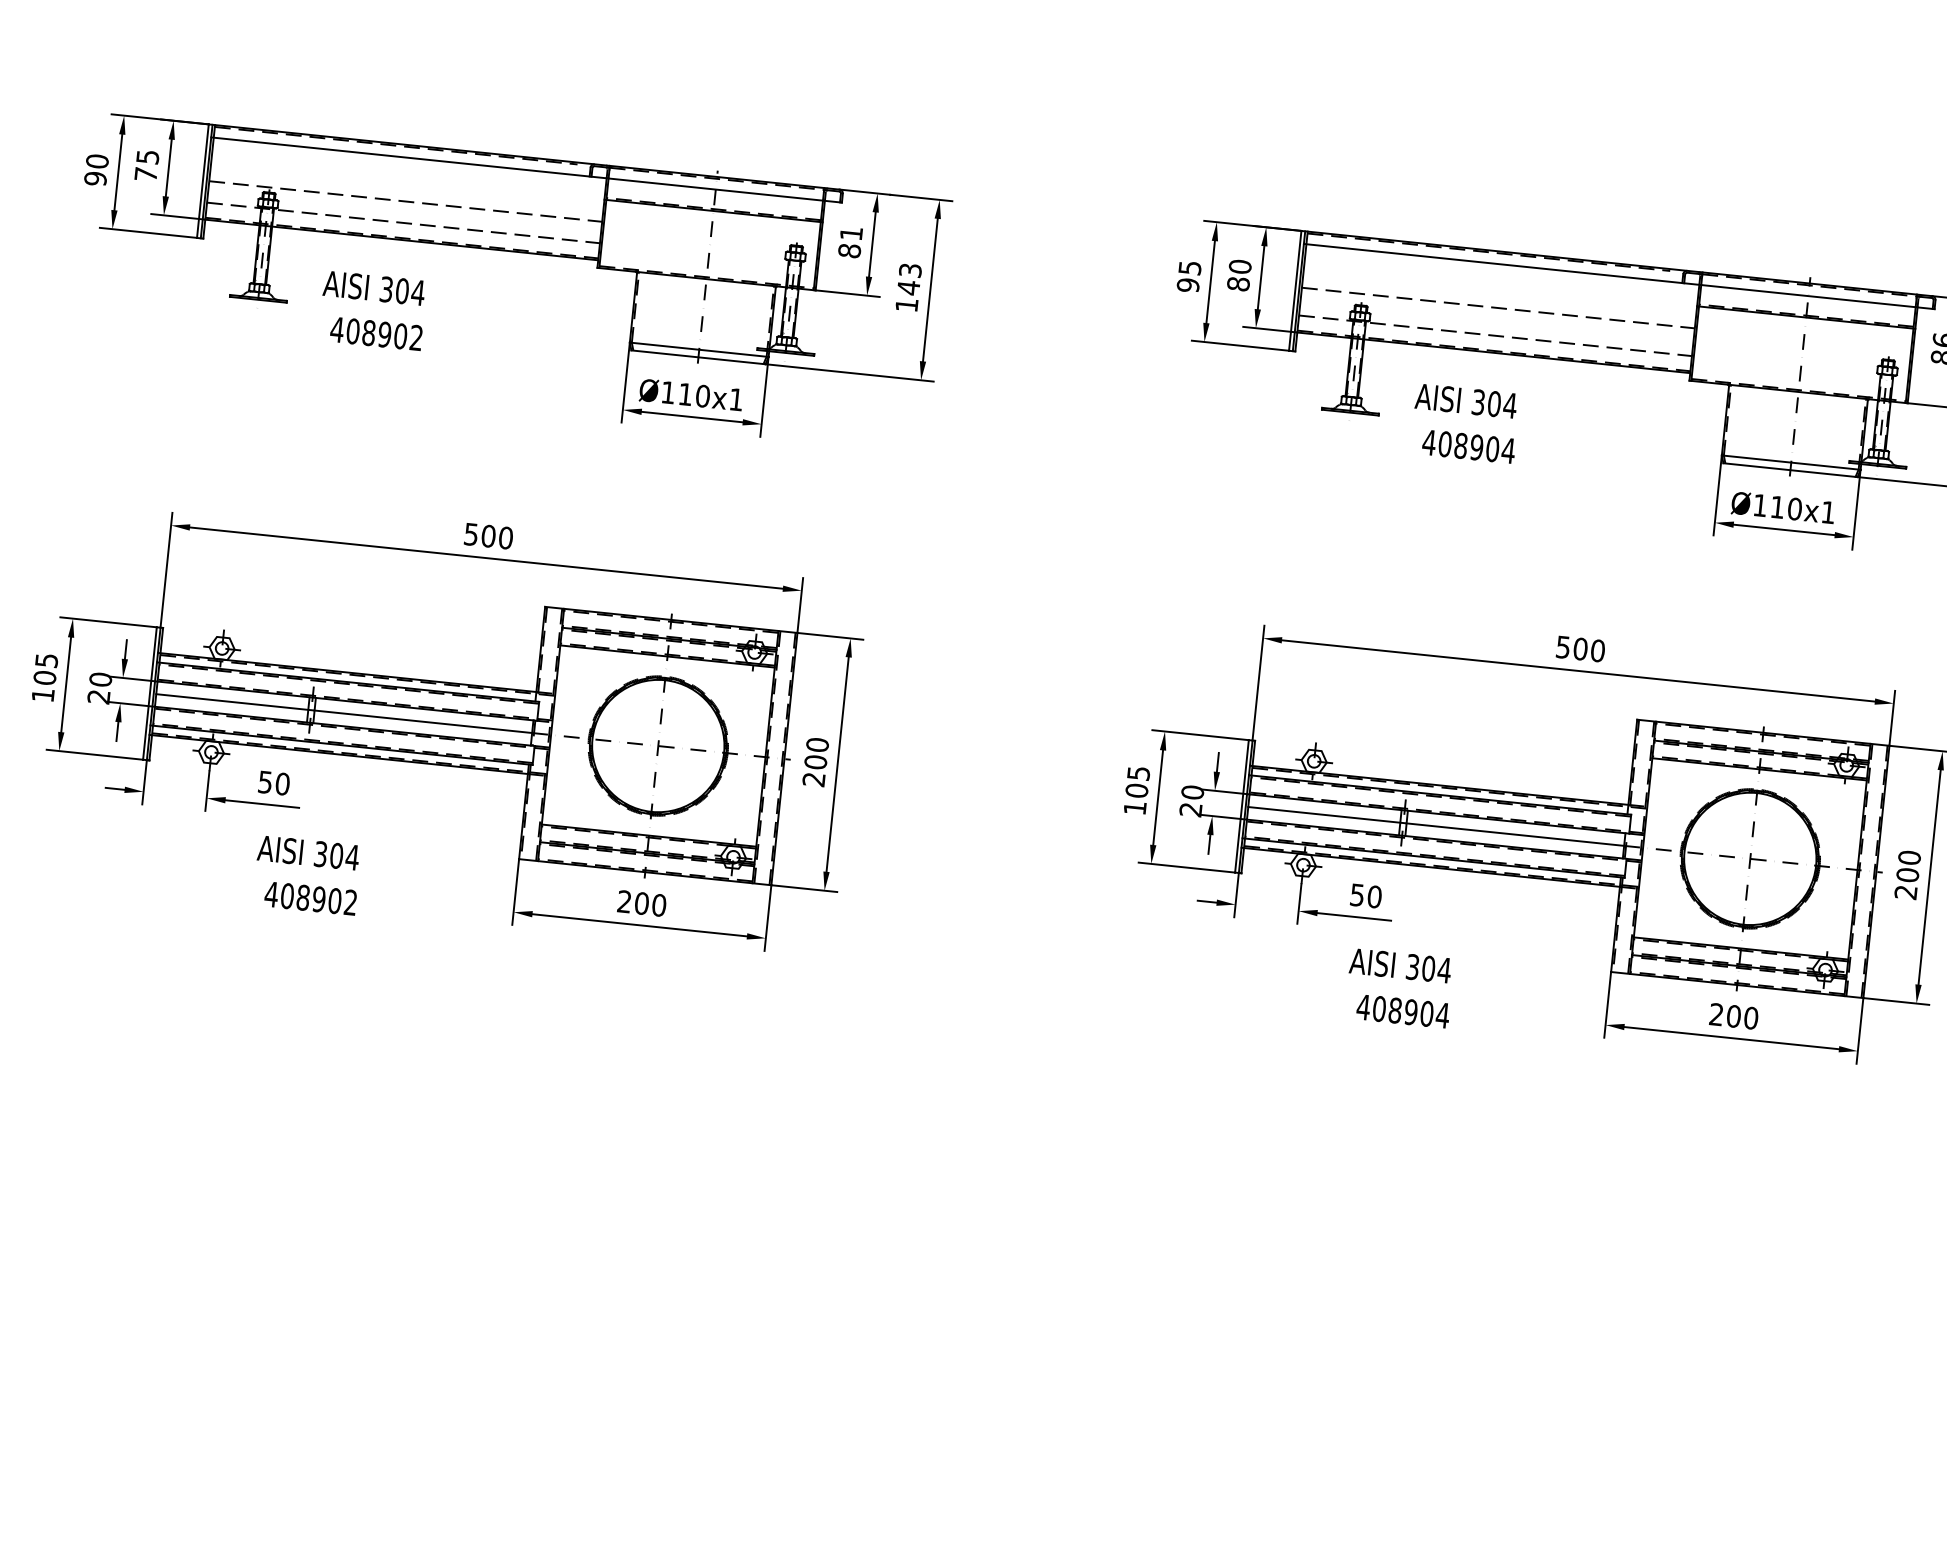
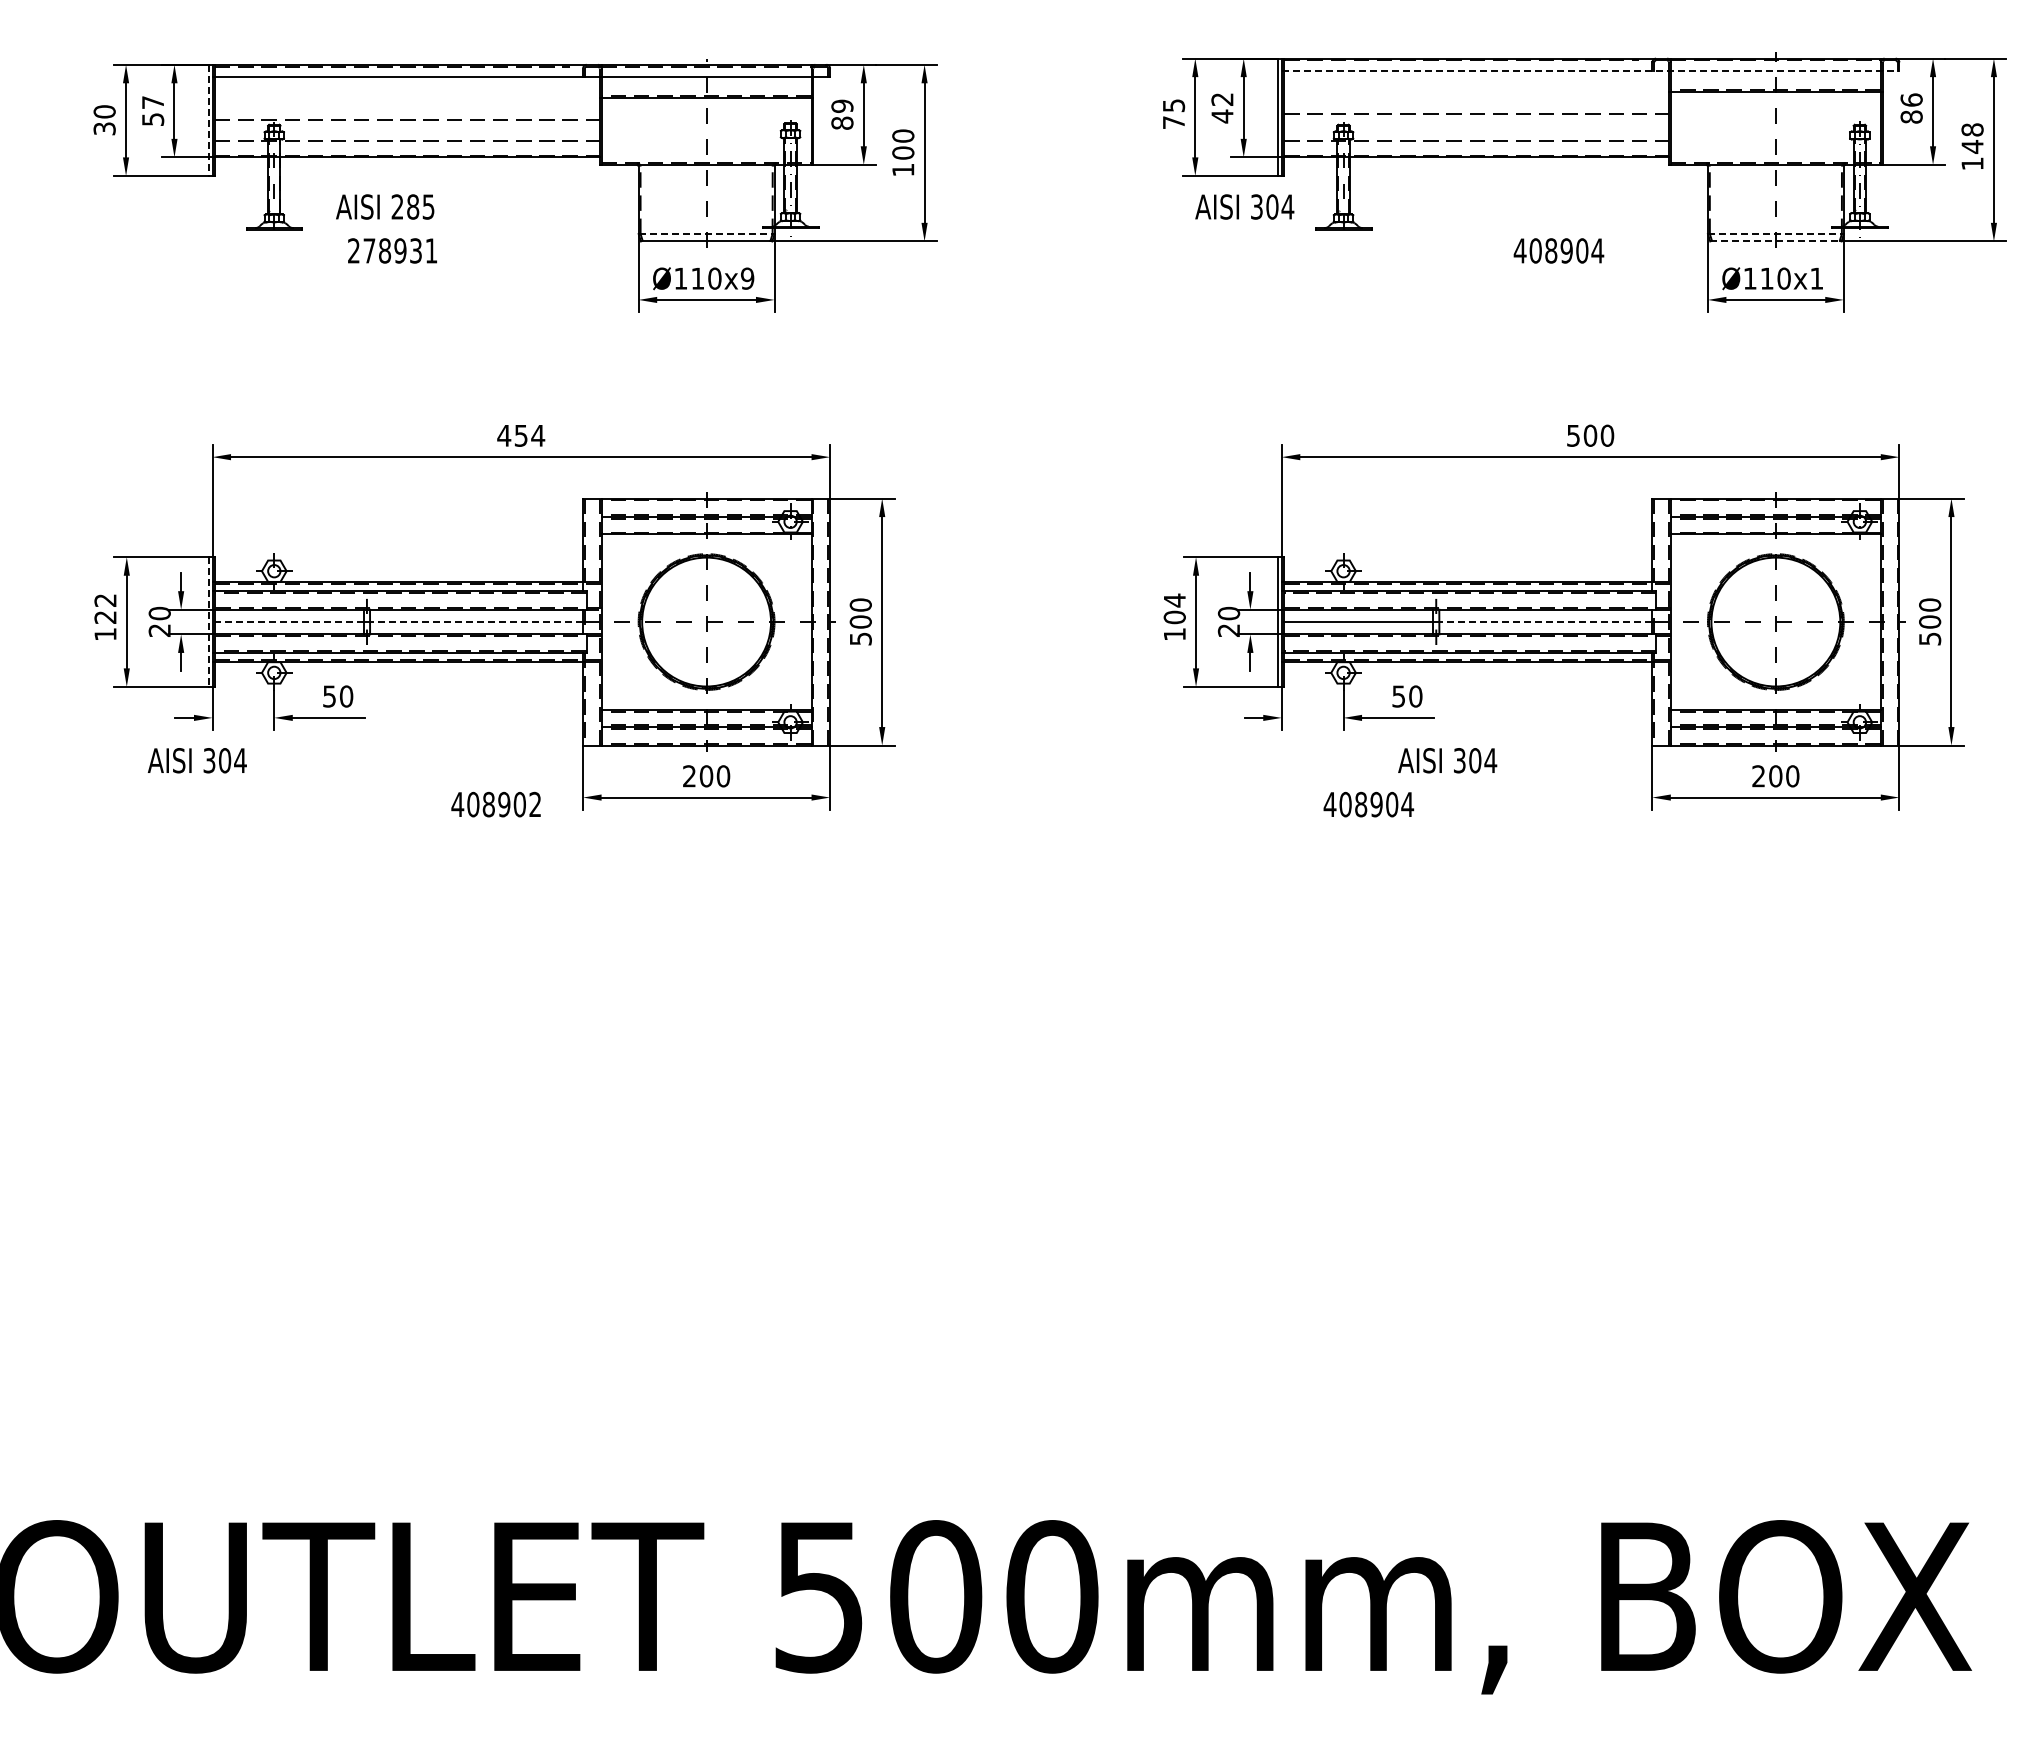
text: (147, 165) -> (153, 110), 75 -> 57
text: (95, 178) -> (104, 128), 90 -> 30
line: (202, 181) -> (208, 120), solid -> dashed
text: (851, 232) -> (842, 105), 81 -> 89
text: (1239, 274) -> (1222, 107), 80 -> 42
line: (1619, 277) -> (1590, 71), solid -> dashed
text: (909, 279) -> (903, 144), 143 -> 100
text: (1187, 285) -> (1173, 122), 95 -> 75
text: (402, 290) -> (413, 206), 304 -> 285
text: (376, 333) -> (392, 250), 408902 -> 278931
line: (699, 350) -> (706, 234), solid -> dashed
text: (736, 399) -> (747, 278), Ø110x1 -> Ø110x9
text: (1465, 400) -> (1244, 206), moved
text: (1468, 446) -> (1558, 250), moved
line: (1790, 463) -> (1775, 234), solid -> dashed
line: (1790, 470) -> (1775, 241), solid -> dashed
text: (488, 535) -> (521, 435), 500 -> 454
text: (45, 669) -> (105, 609), 105 -> 122
line: (149, 693) -> (208, 622), solid -> dashed
line: (231, 702) -> (288, 622), solid -> dashed
line: (423, 722) -> (476, 622), solid -> dashed
text: (1138, 773) -> (1174, 600), 105 -> 104
text: (813, 779) -> (860, 638), 200 -> 500
line: (1514, 835) -> (1545, 622), solid -> dashed
text: (307, 852) -> (196, 760), moved
text: (1906, 892) -> (1930, 638), 200 -> 500
text: (310, 898) -> (495, 804), moved
text: (1402, 1011) -> (1368, 804), moved

